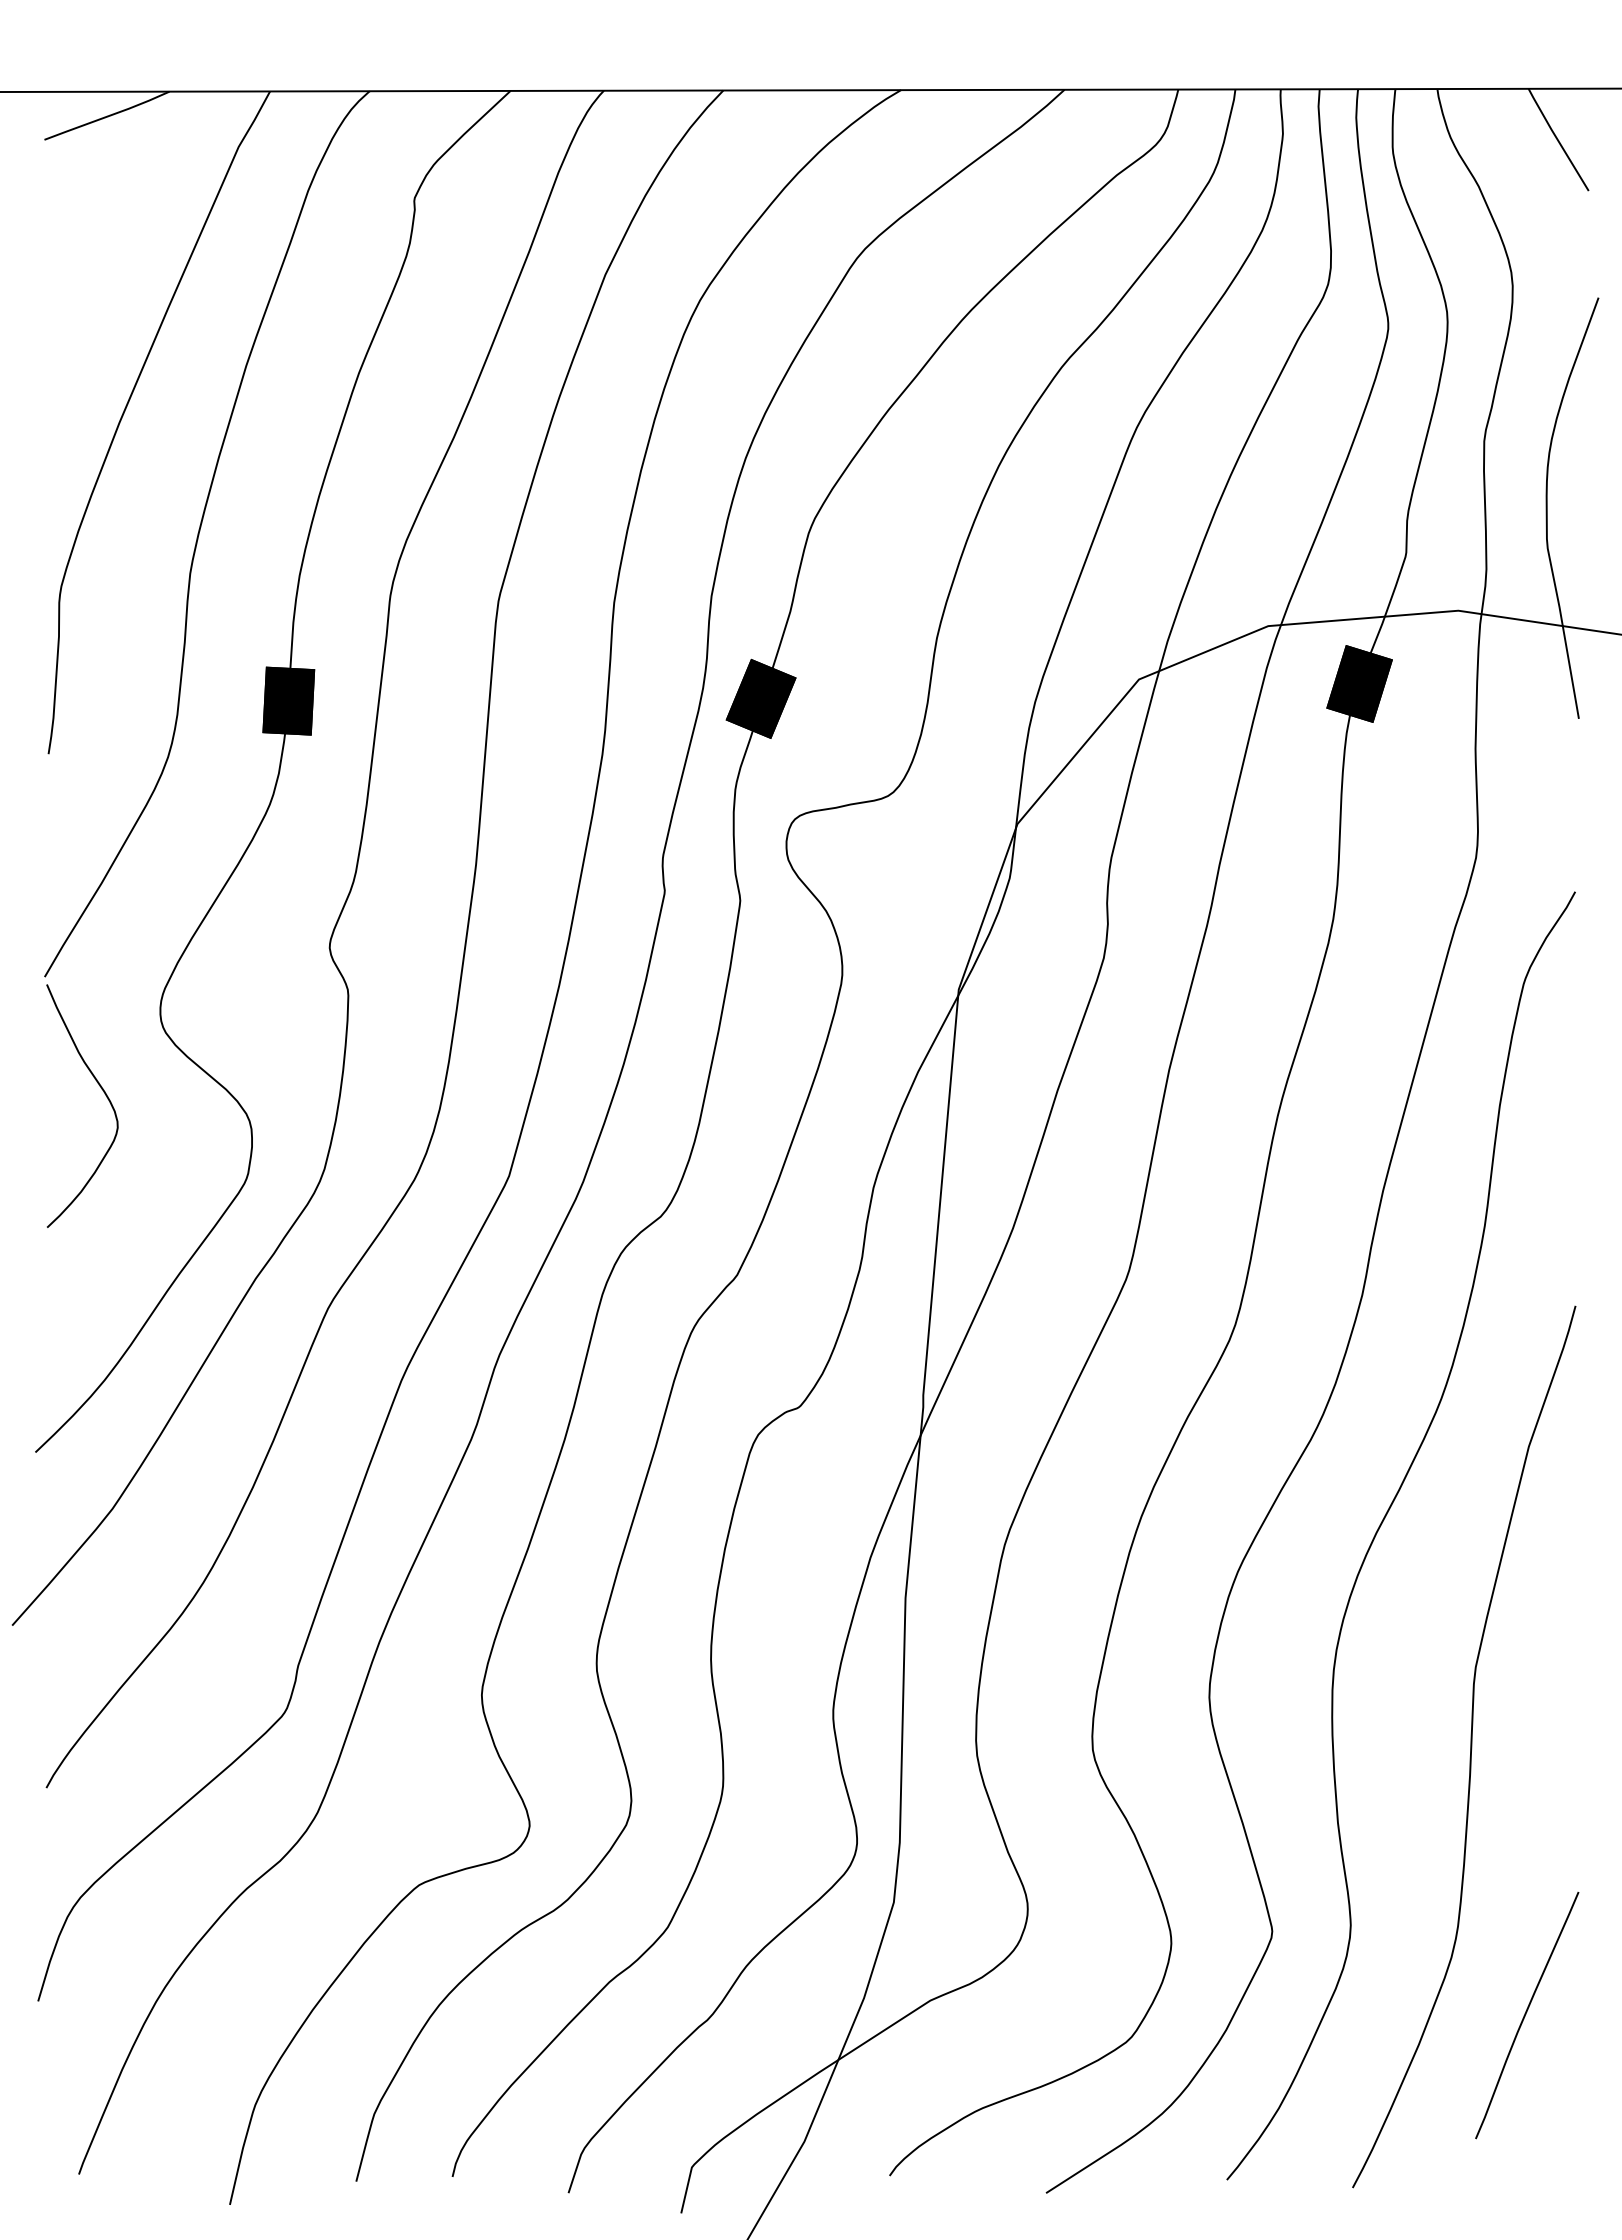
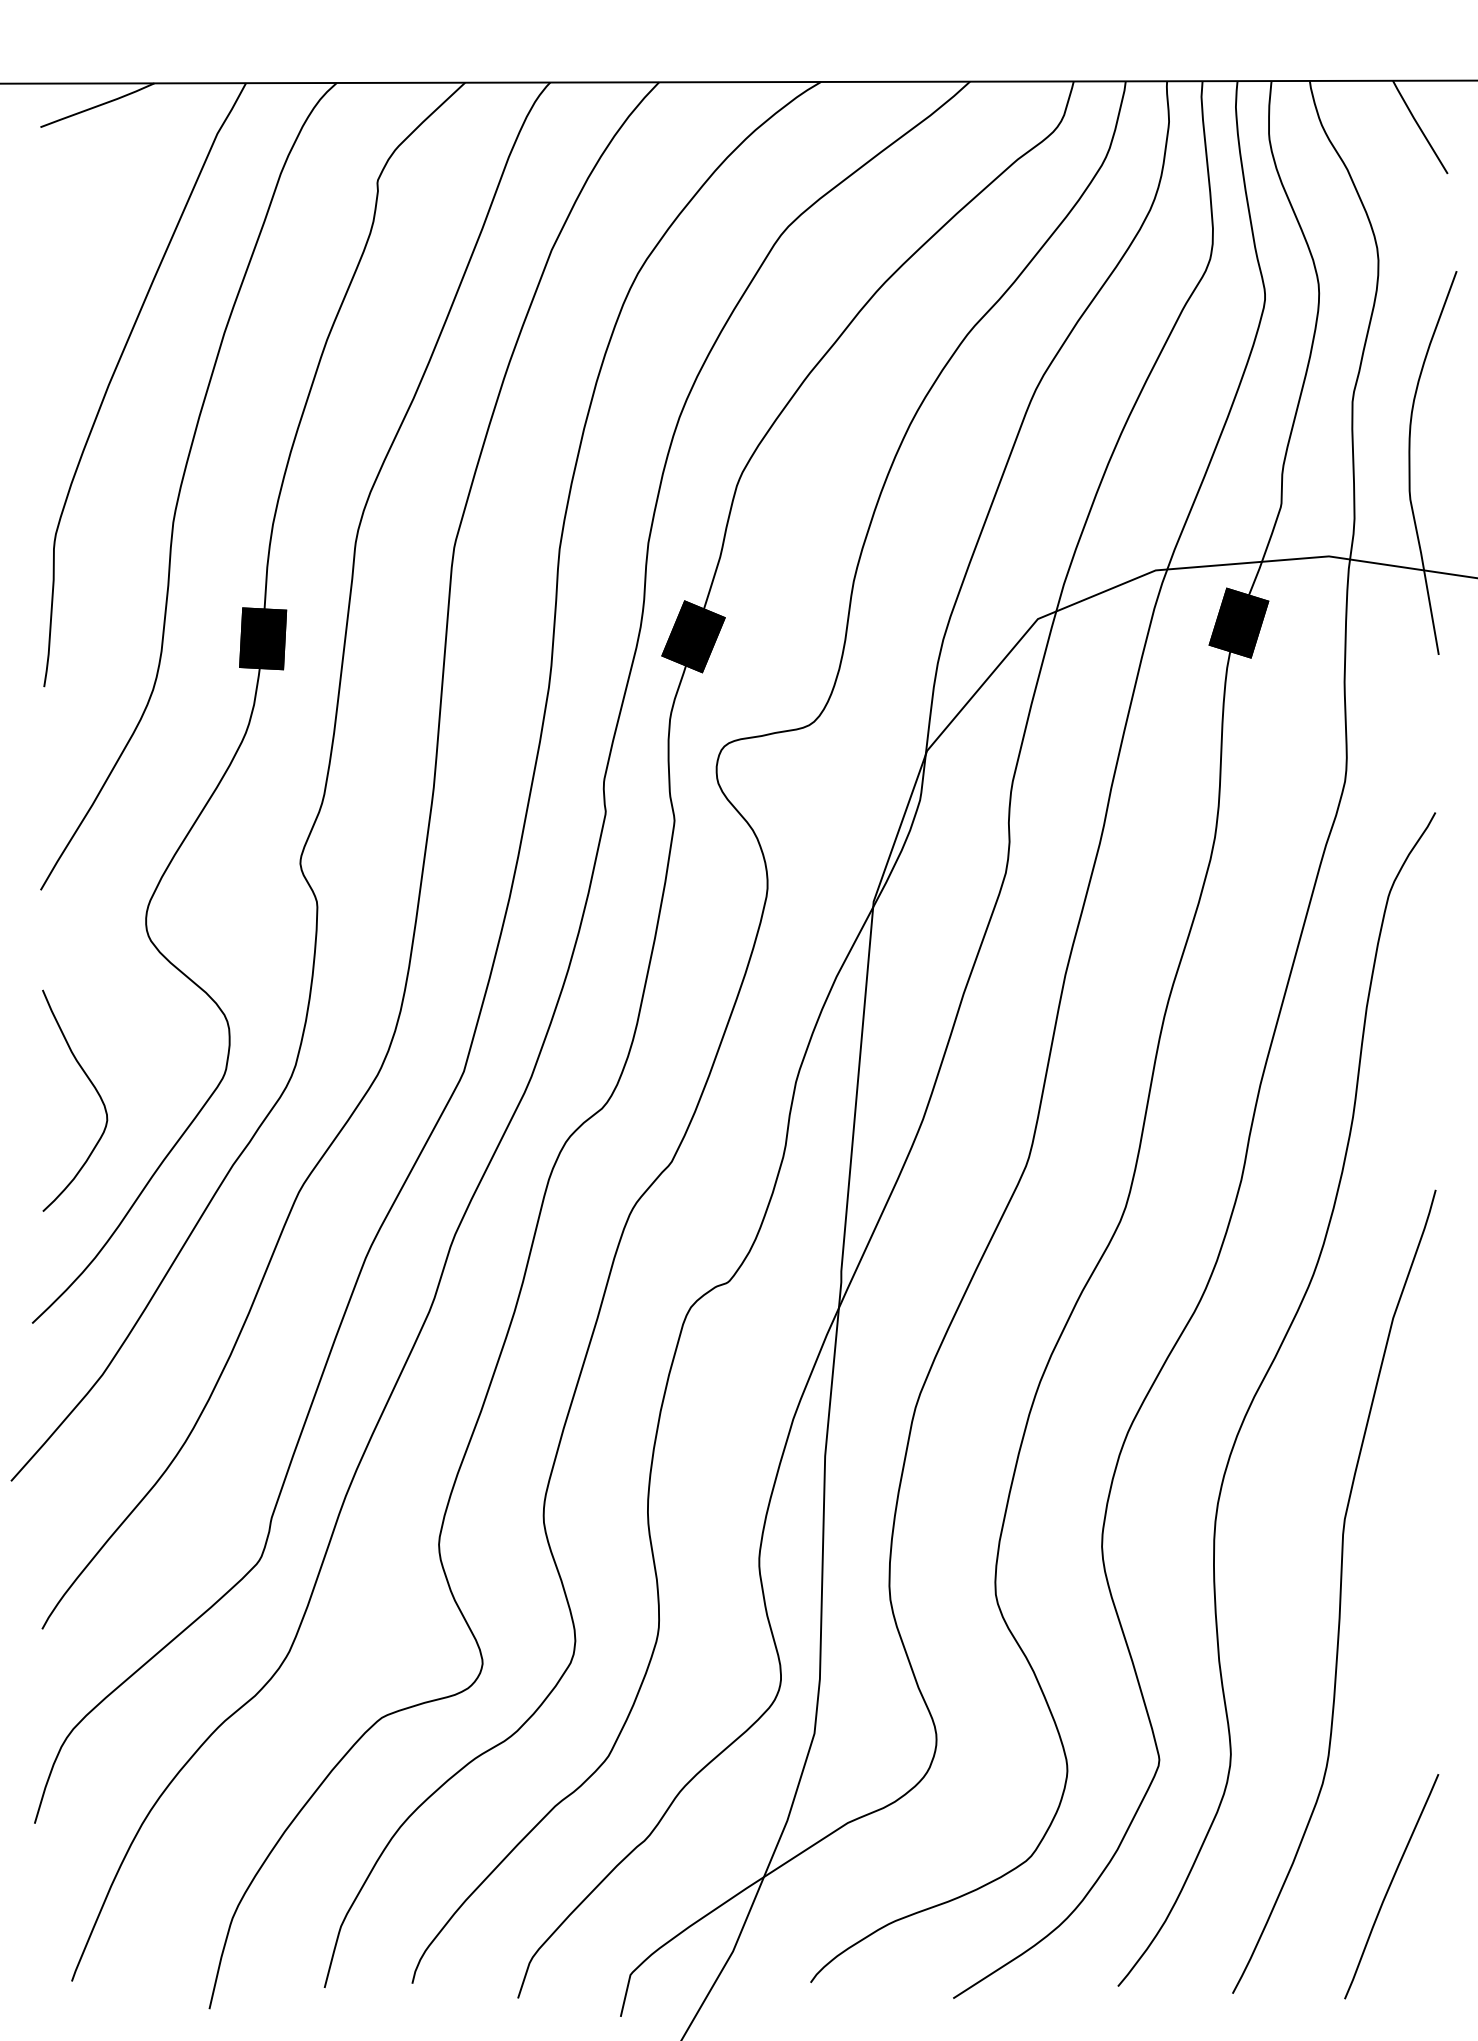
curve: (104, 1094) -> (95, 1090), moved
curve: (1526, 2014) -> (1391, 1885), moved

